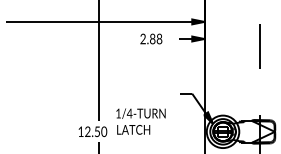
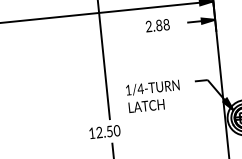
text: (140, 121) -> (153, 96), moved

